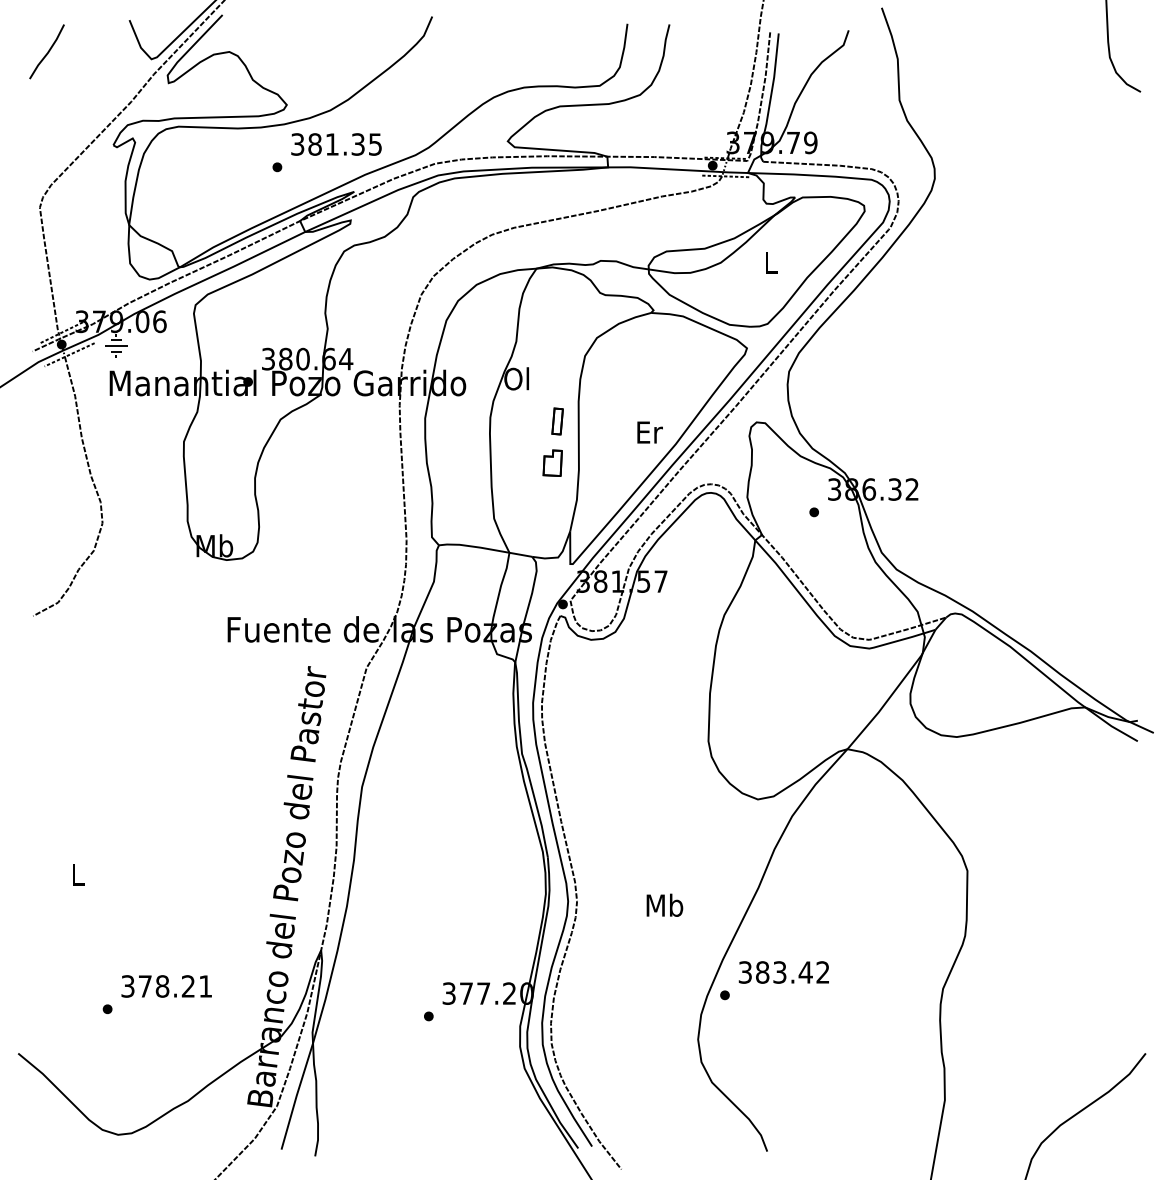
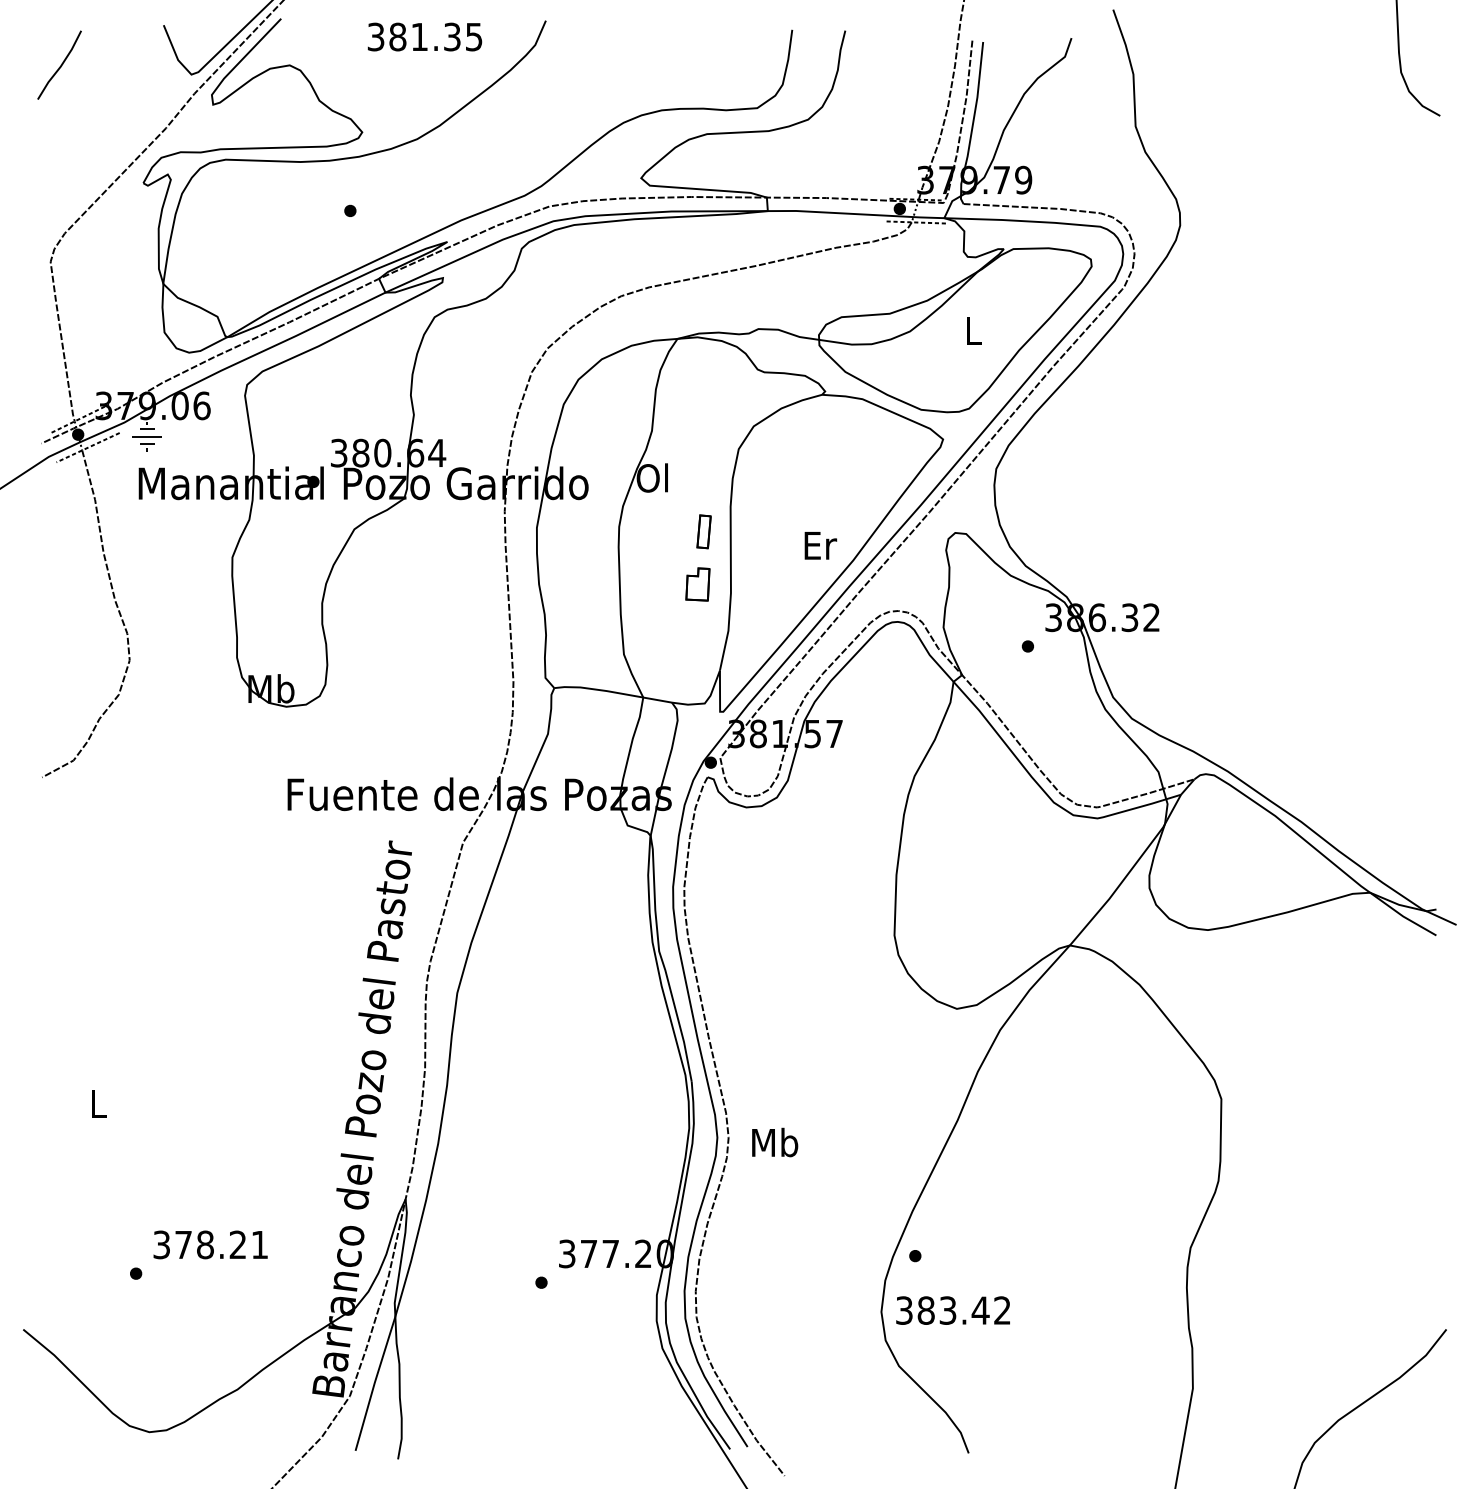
text: (336, 144) -> (424, 37), moved
text: (664, 904) -> (774, 1141), moved
text: (783, 972) -> (952, 1310), moved

